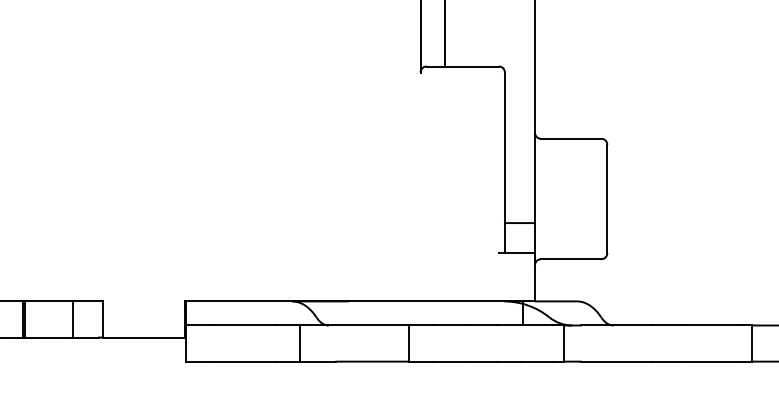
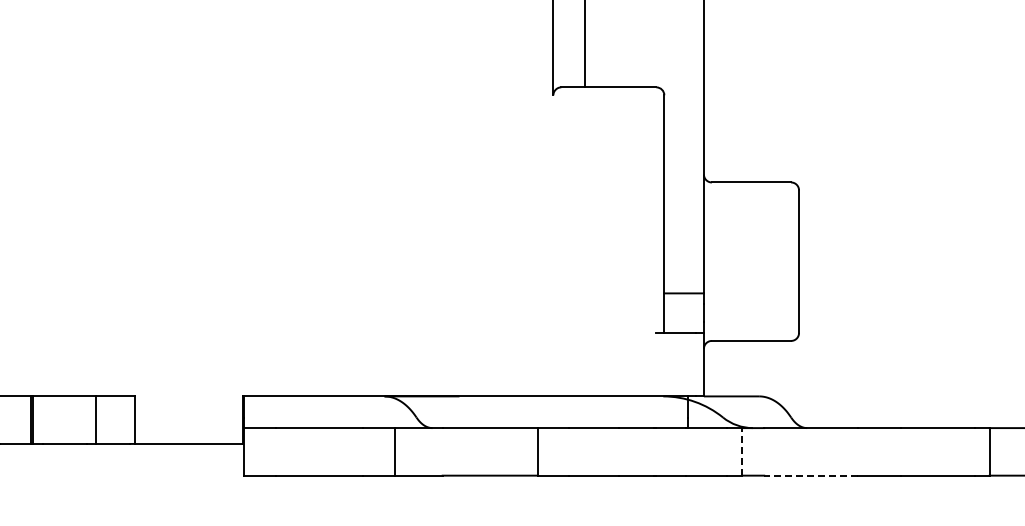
line: (564, 343) -> (742, 451), solid -> dashed
line: (616, 361) -> (810, 475), solid -> dashed

